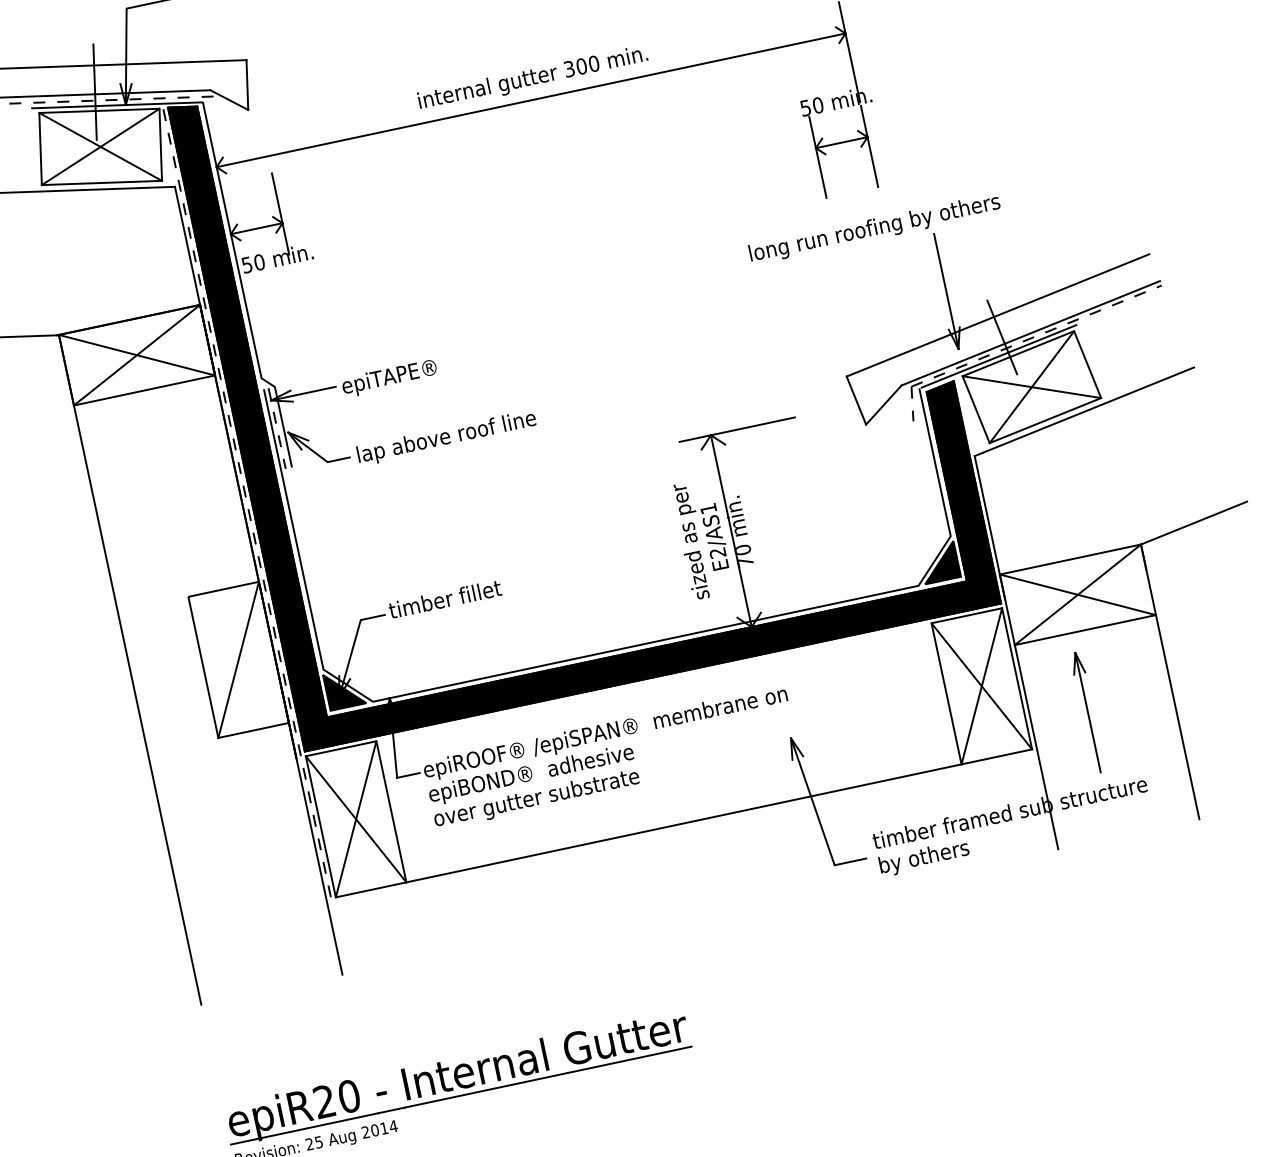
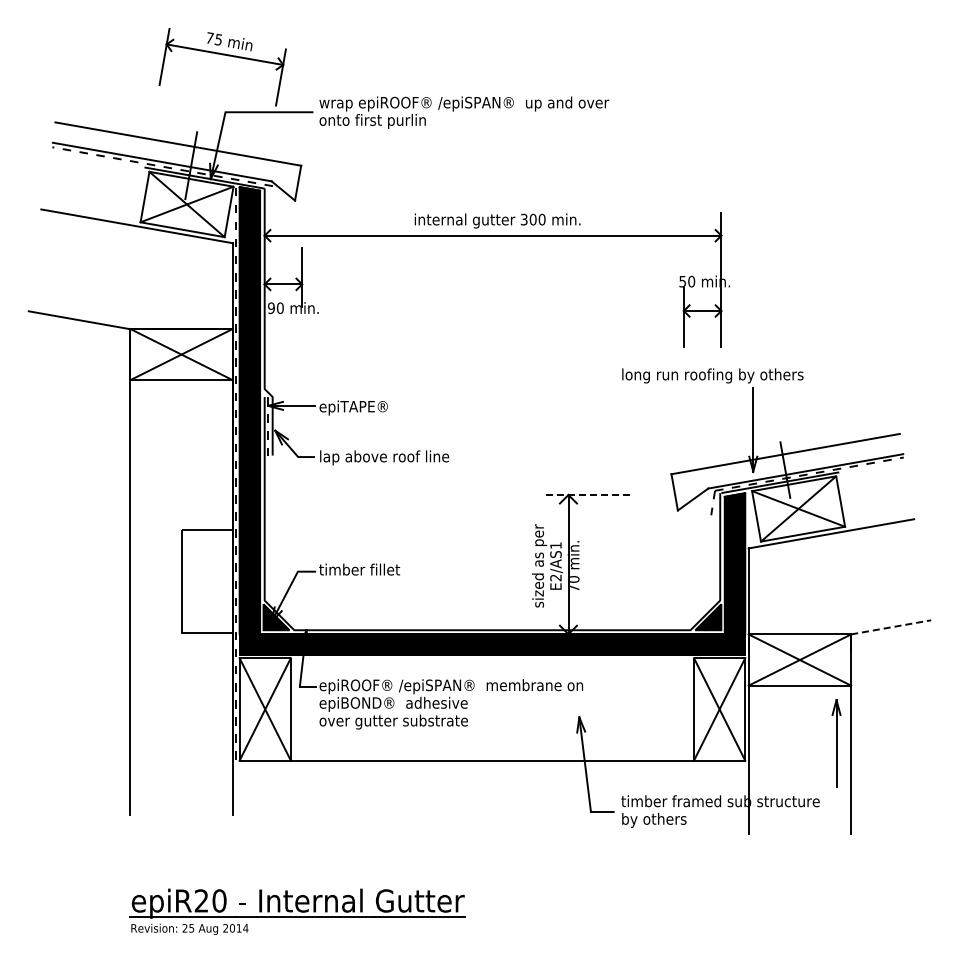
text: (247, 264) -> (271, 307), 50 -> 90
line: (736, 429) -> (587, 494), solid -> dashed
line: (1194, 523) -> (891, 627), solid -> dashed
line: (237, 660) -> (206, 581), removed
part: (1088, 712) -> (836, 743), moved

